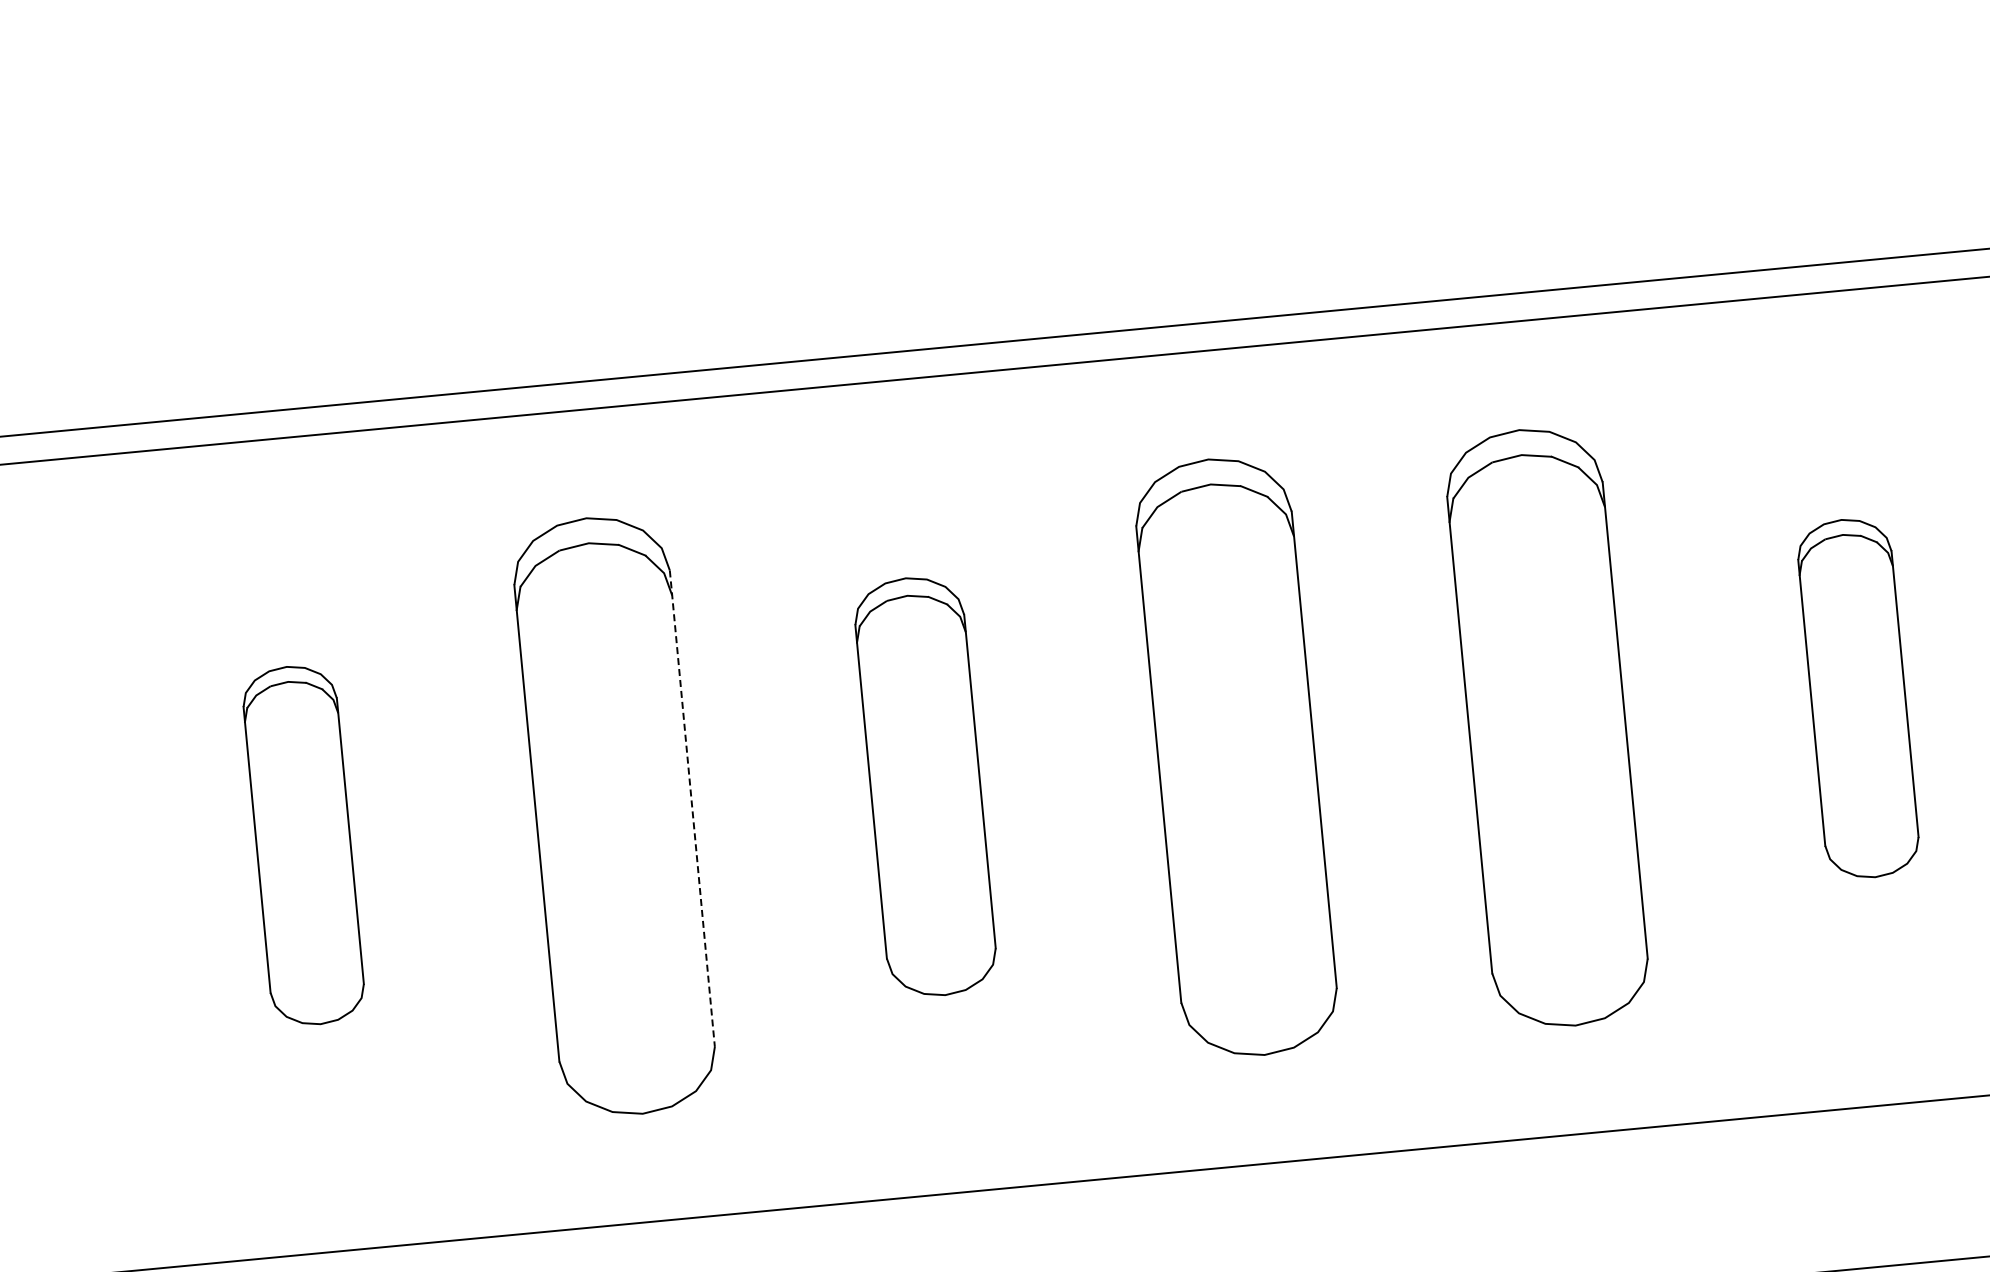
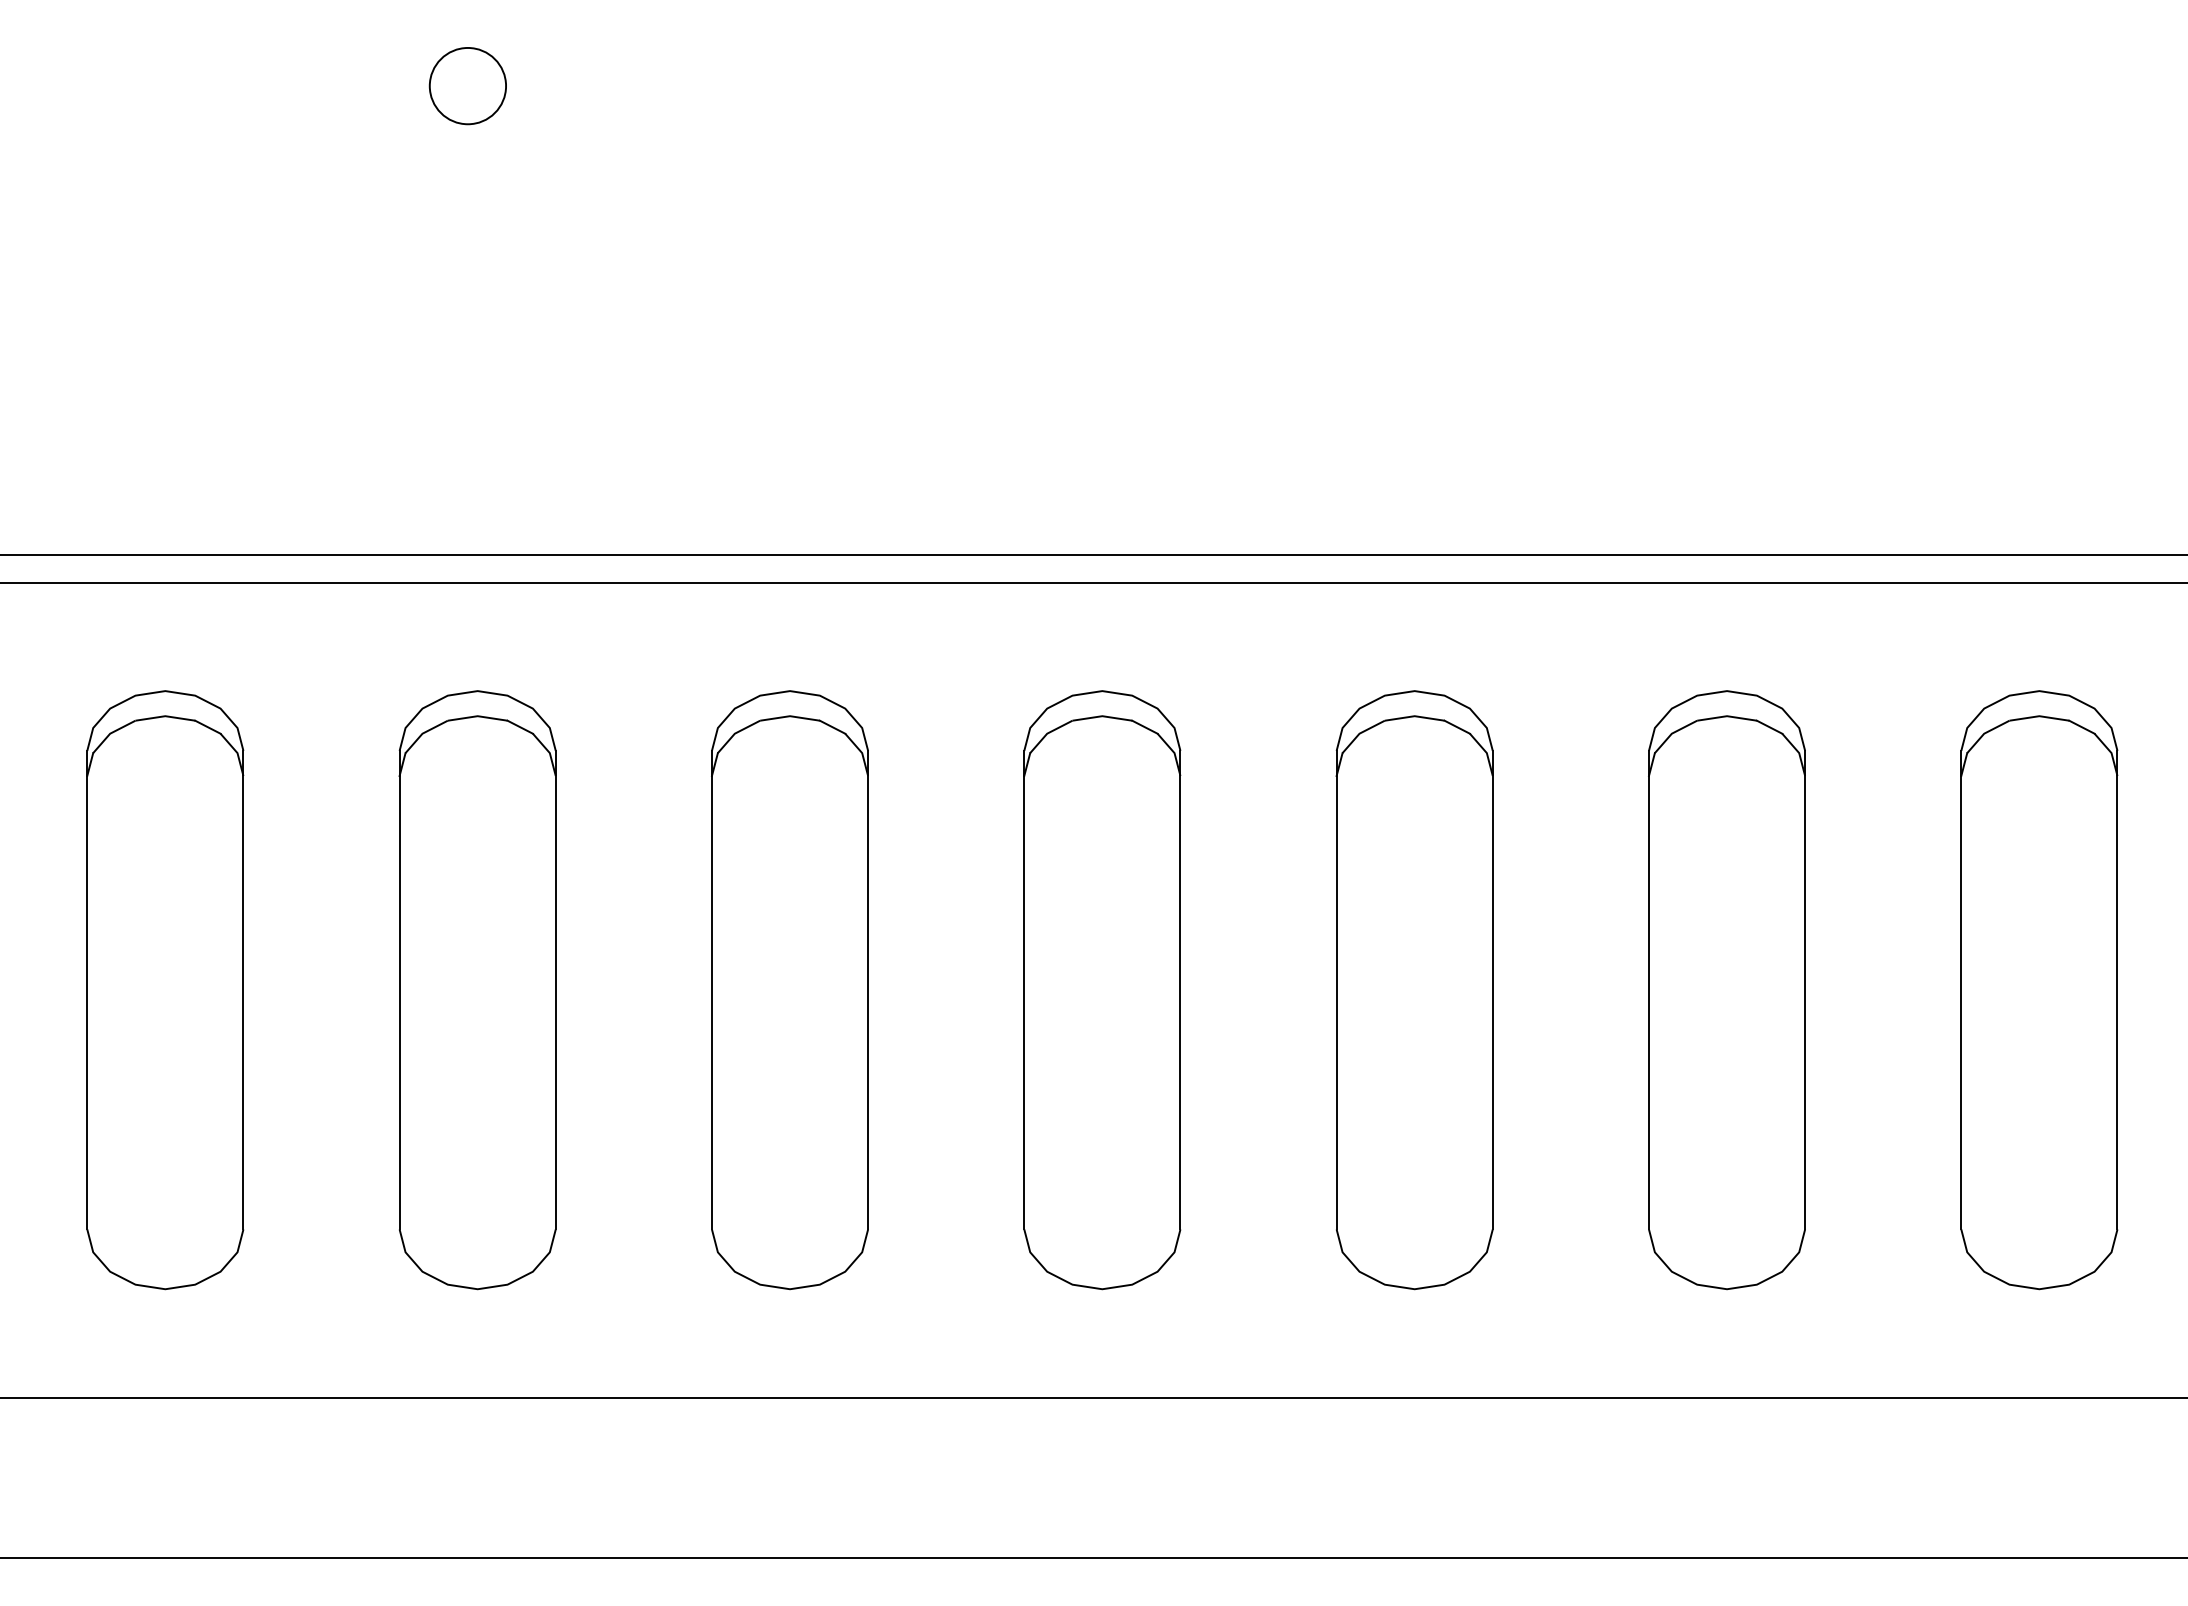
part: (1857, 698) -> (1726, 990), size x1.67
part: (925, 787) -> (789, 990), size x1.43
line: (692, 809) -> (555, 990), dashed -> solid
part: (303, 845) -> (165, 990), size x1.67

